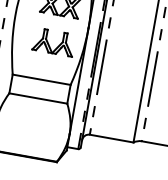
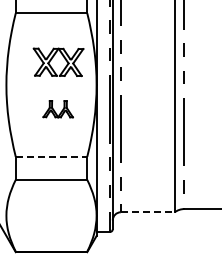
part: (53, 41) -> (57, 108), size x0.6
line: (41, 79) -> (51, 156), solid -> dashed
line: (111, 138) -> (147, 212), solid -> dashed

